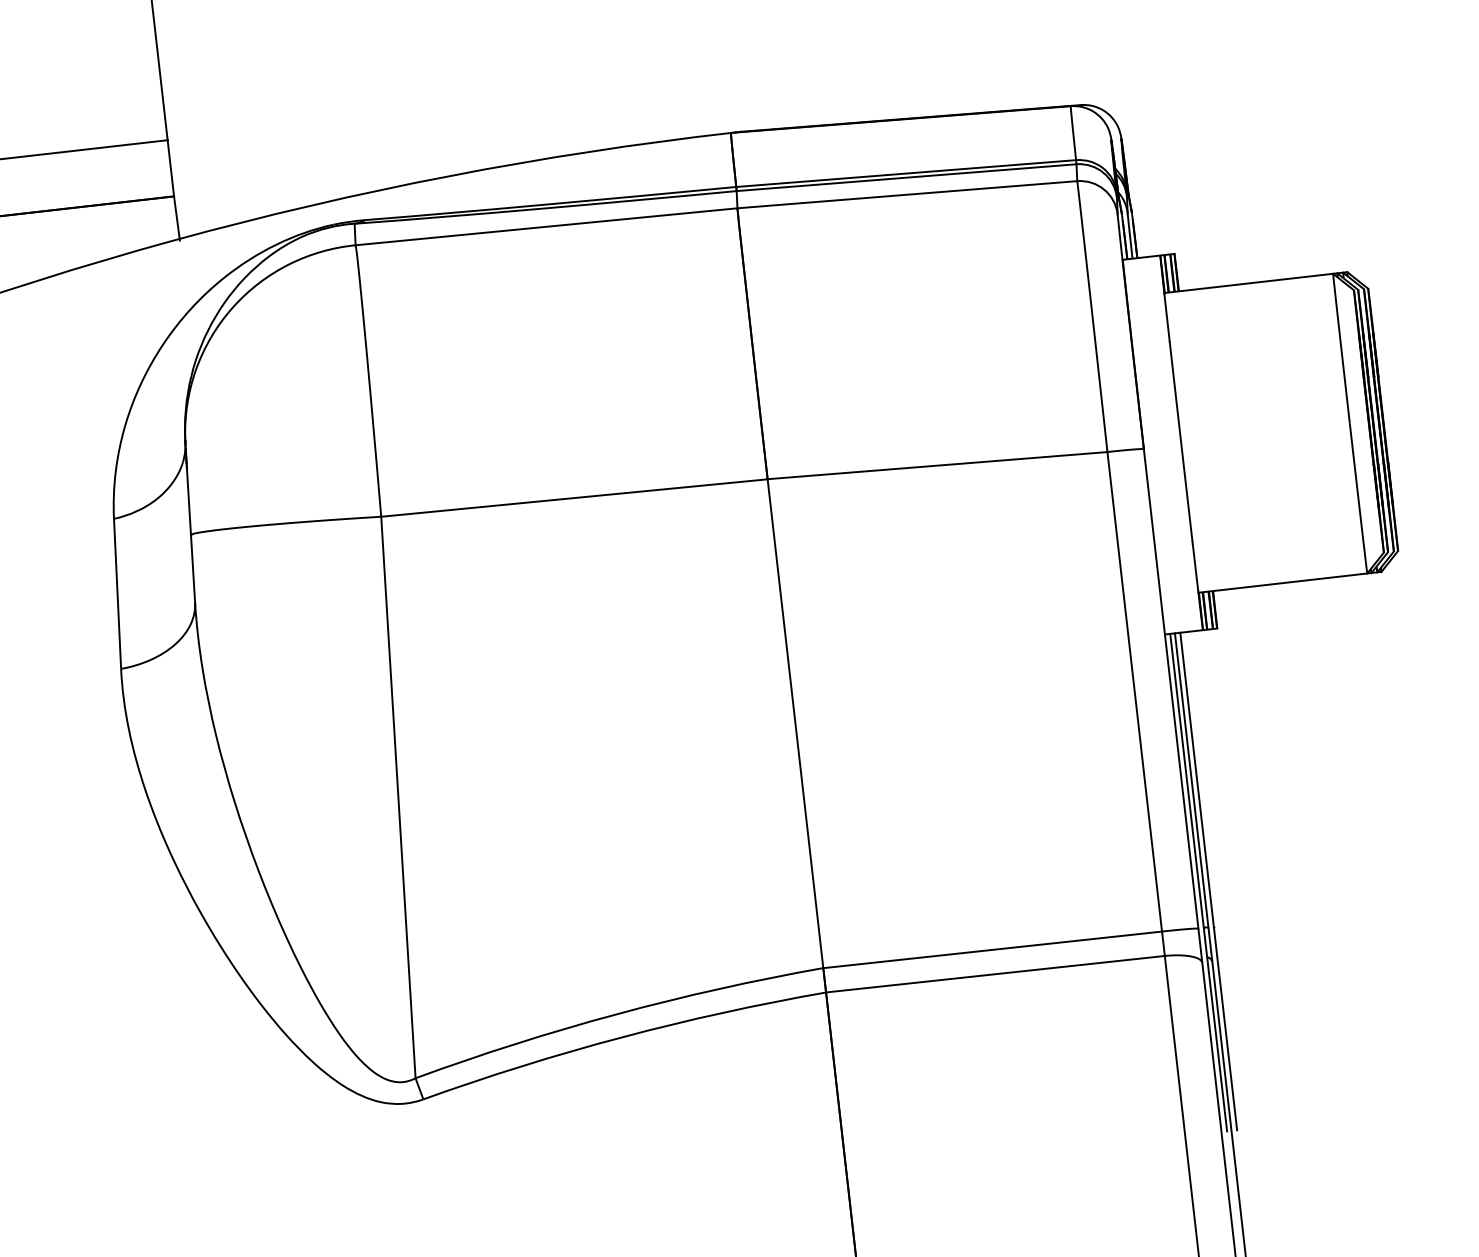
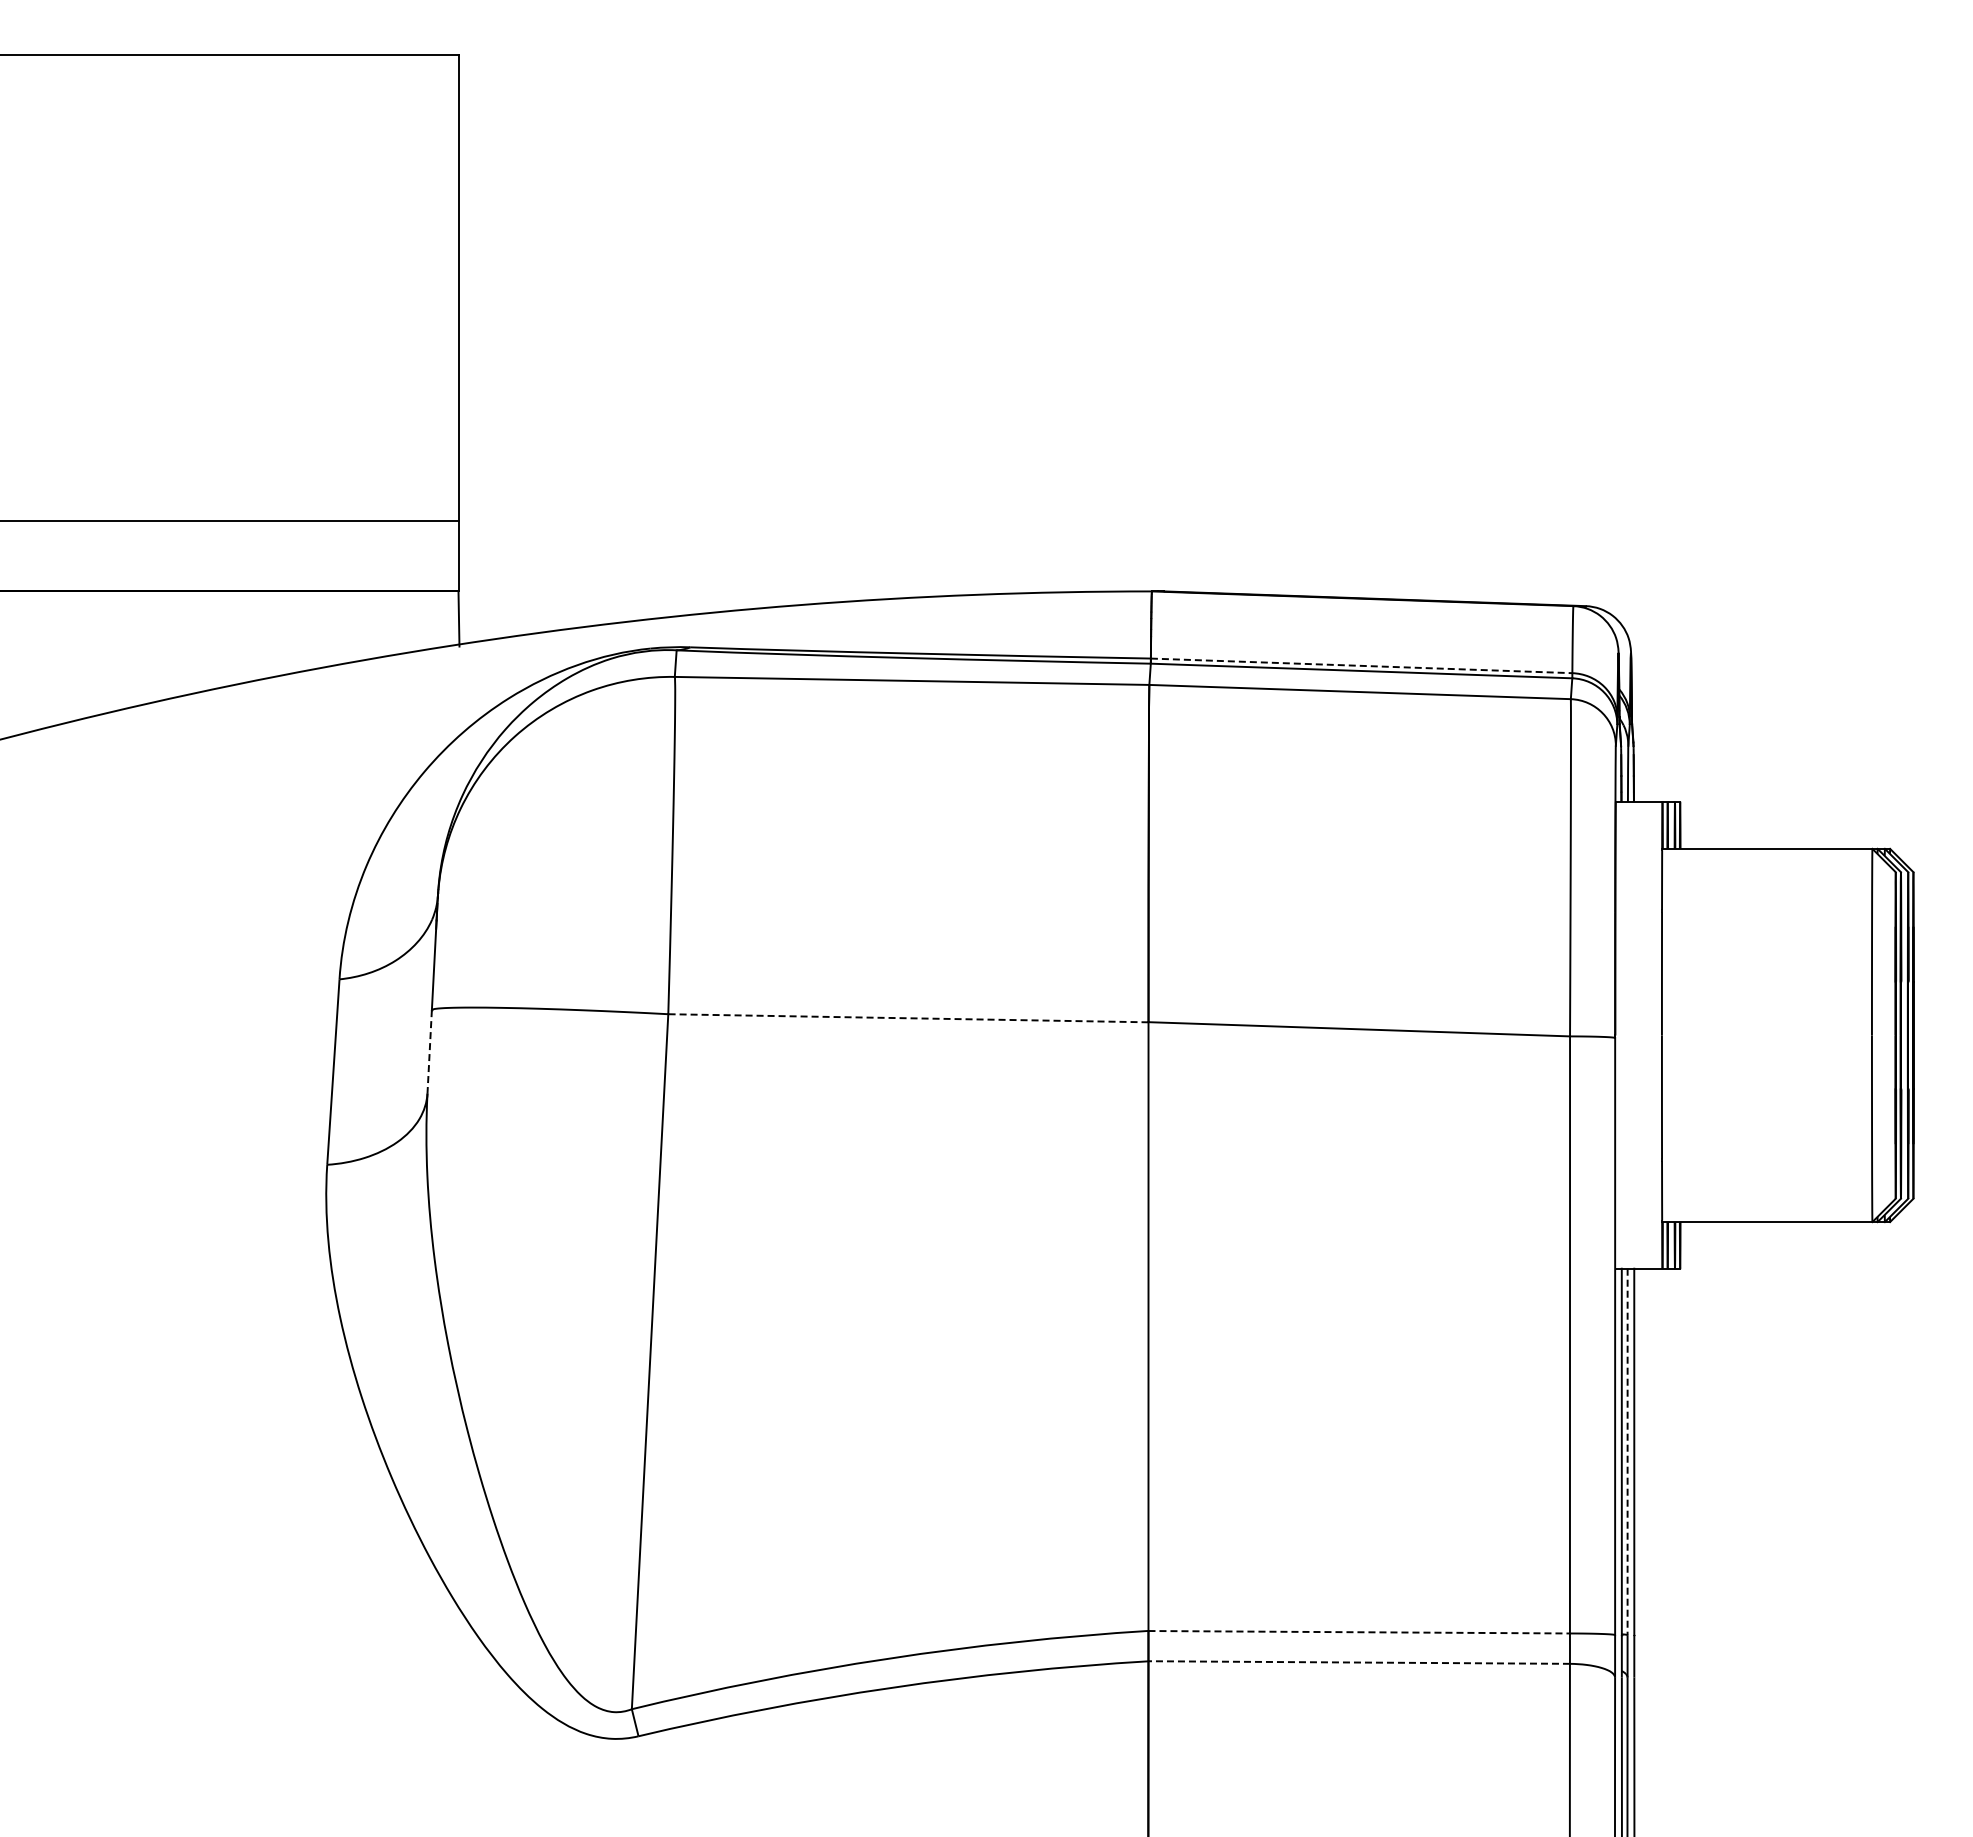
line: (906, 173) -> (1361, 665), solid -> dashed
line: (573, 498) -> (907, 1018), solid -> dashed
line: (192, 569) -> (429, 1052), solid -> dashed
line: (1191, 780) -> (1627, 1452), solid -> dashed
line: (992, 950) -> (1359, 1632), solid -> dashed
line: (995, 974) -> (1359, 1662), solid -> dashed

